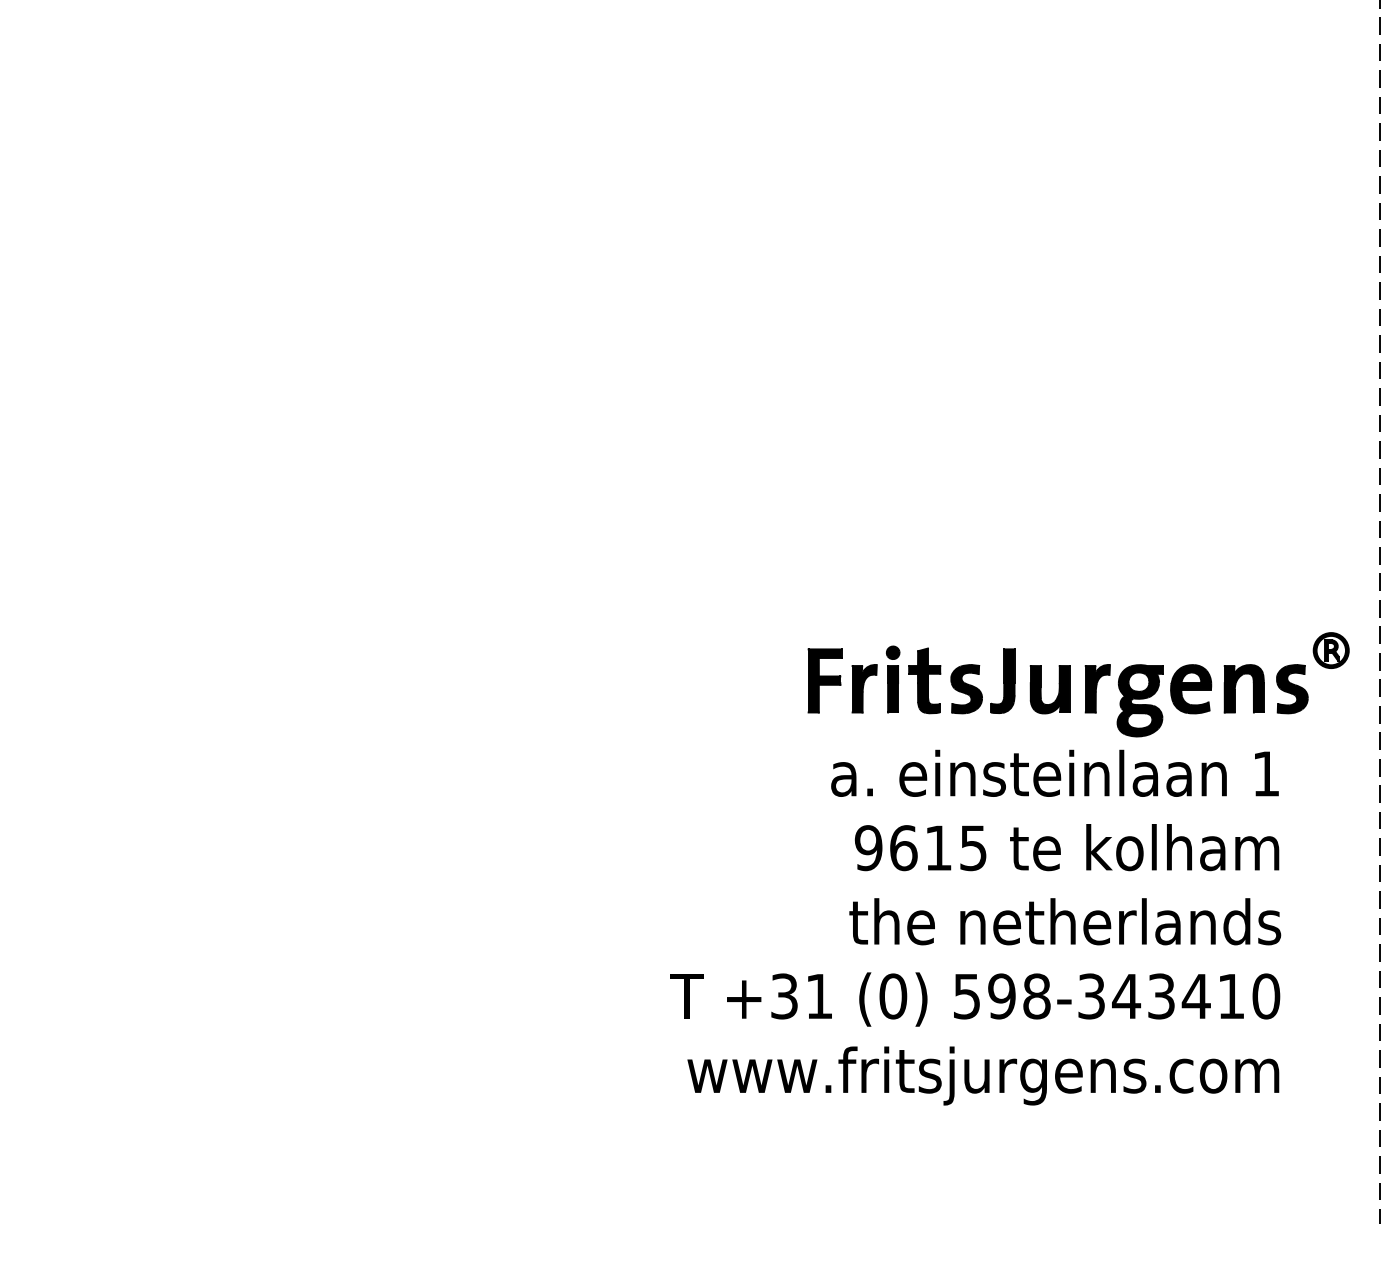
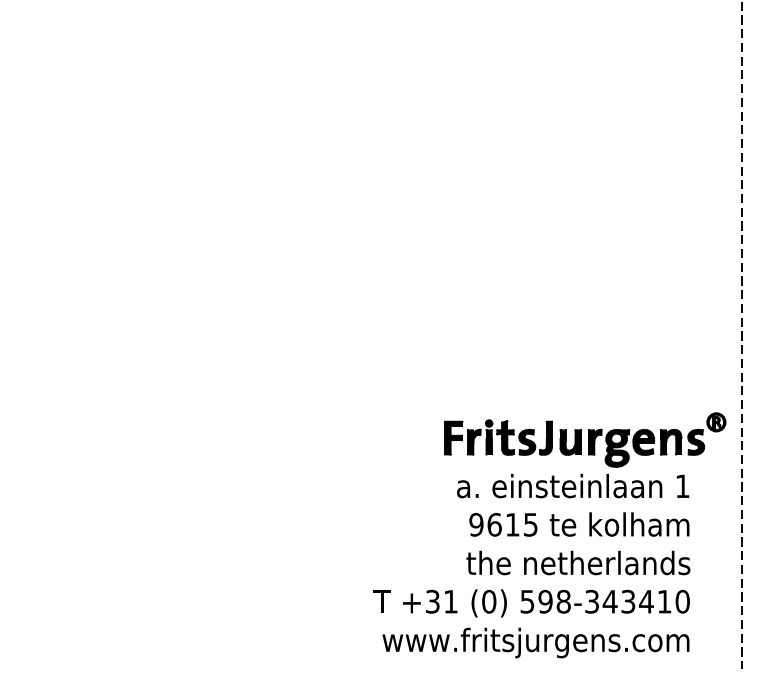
part: (1009, 868) -> (549, 535), moved

